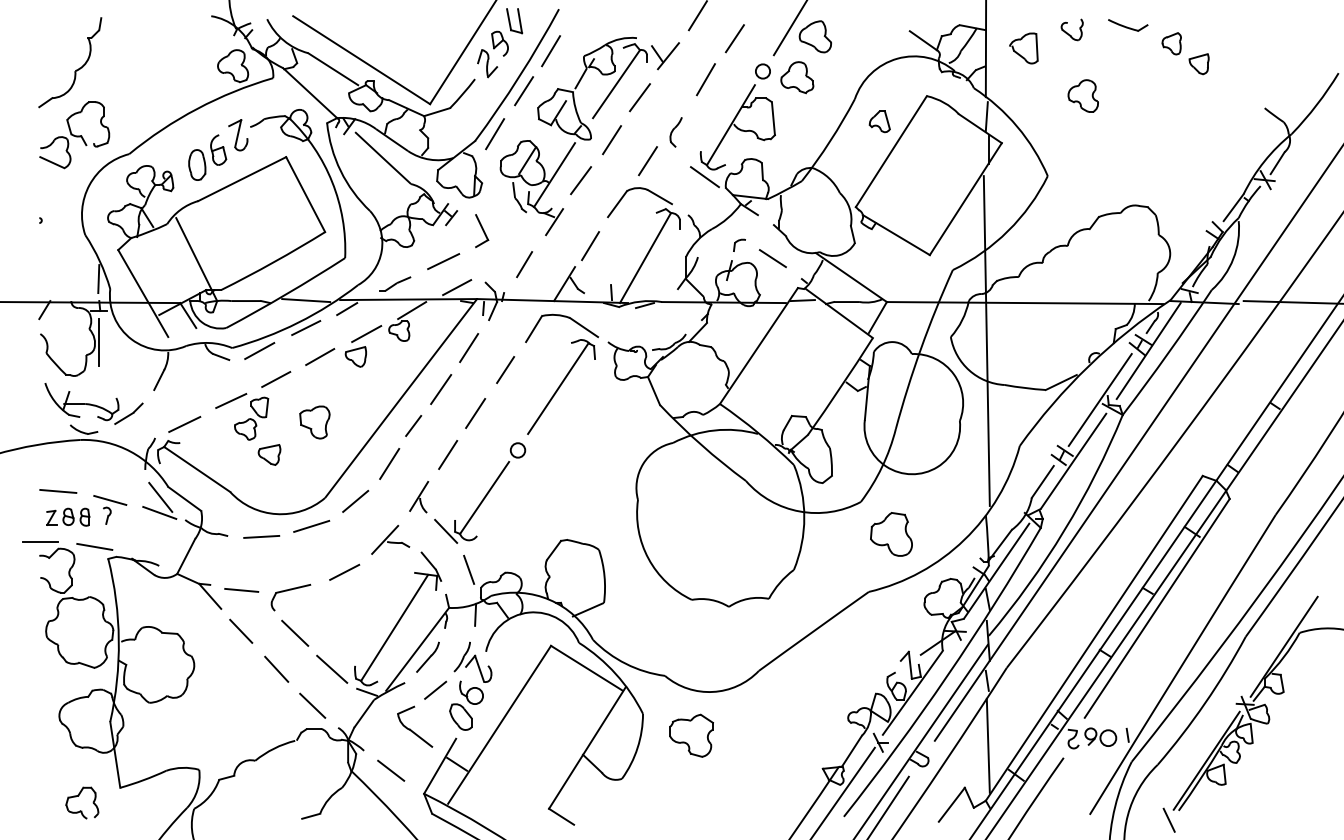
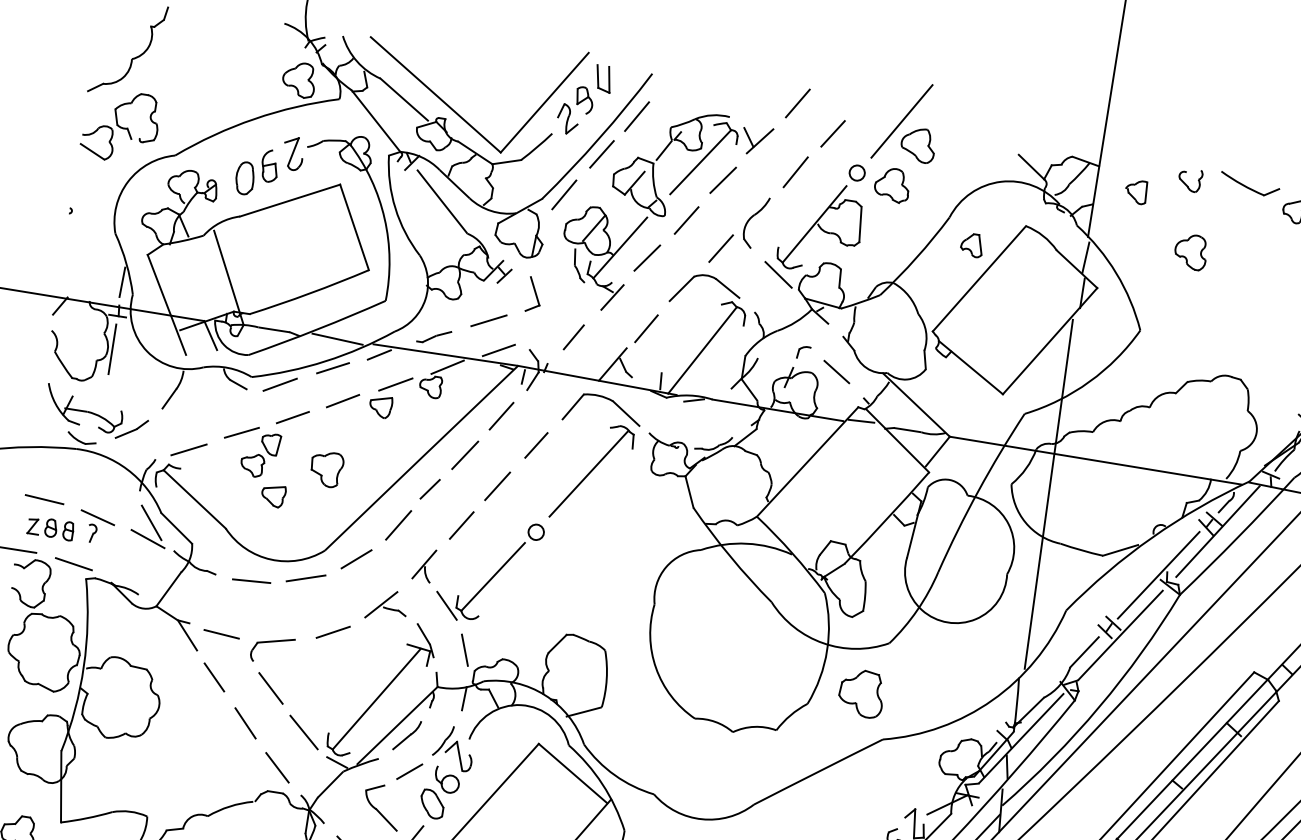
part: (1127, 25) -> (1249, 184), size x1.43
part: (1023, 48) -> (1135, 191), size x0.71
part: (675, 132) -> (754, 222), size x1.67
part: (891, 534) -> (861, 693), moved

